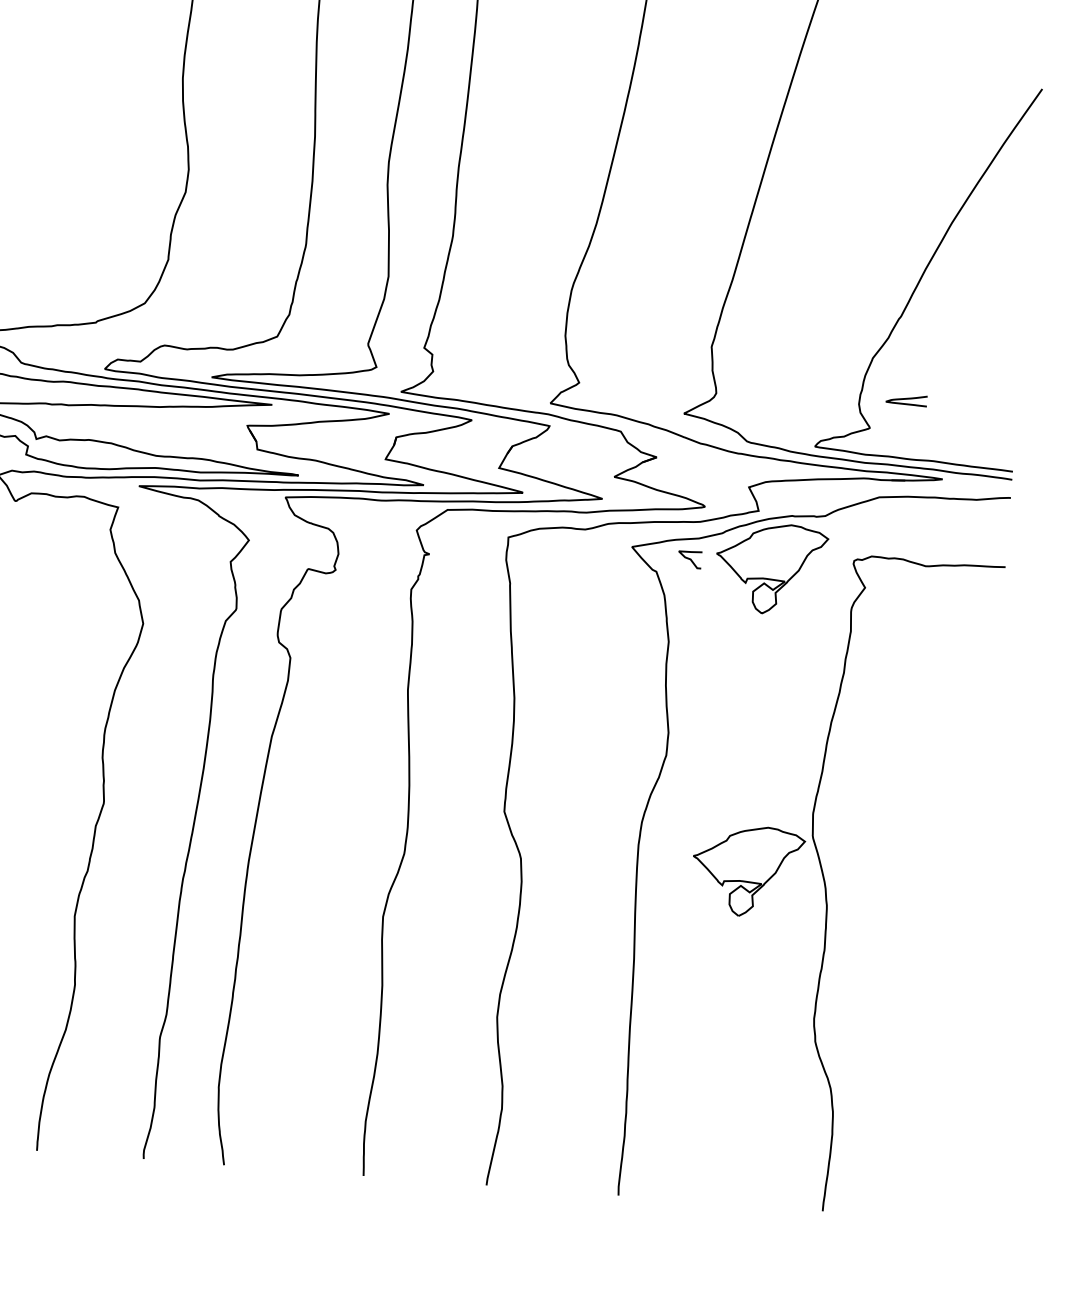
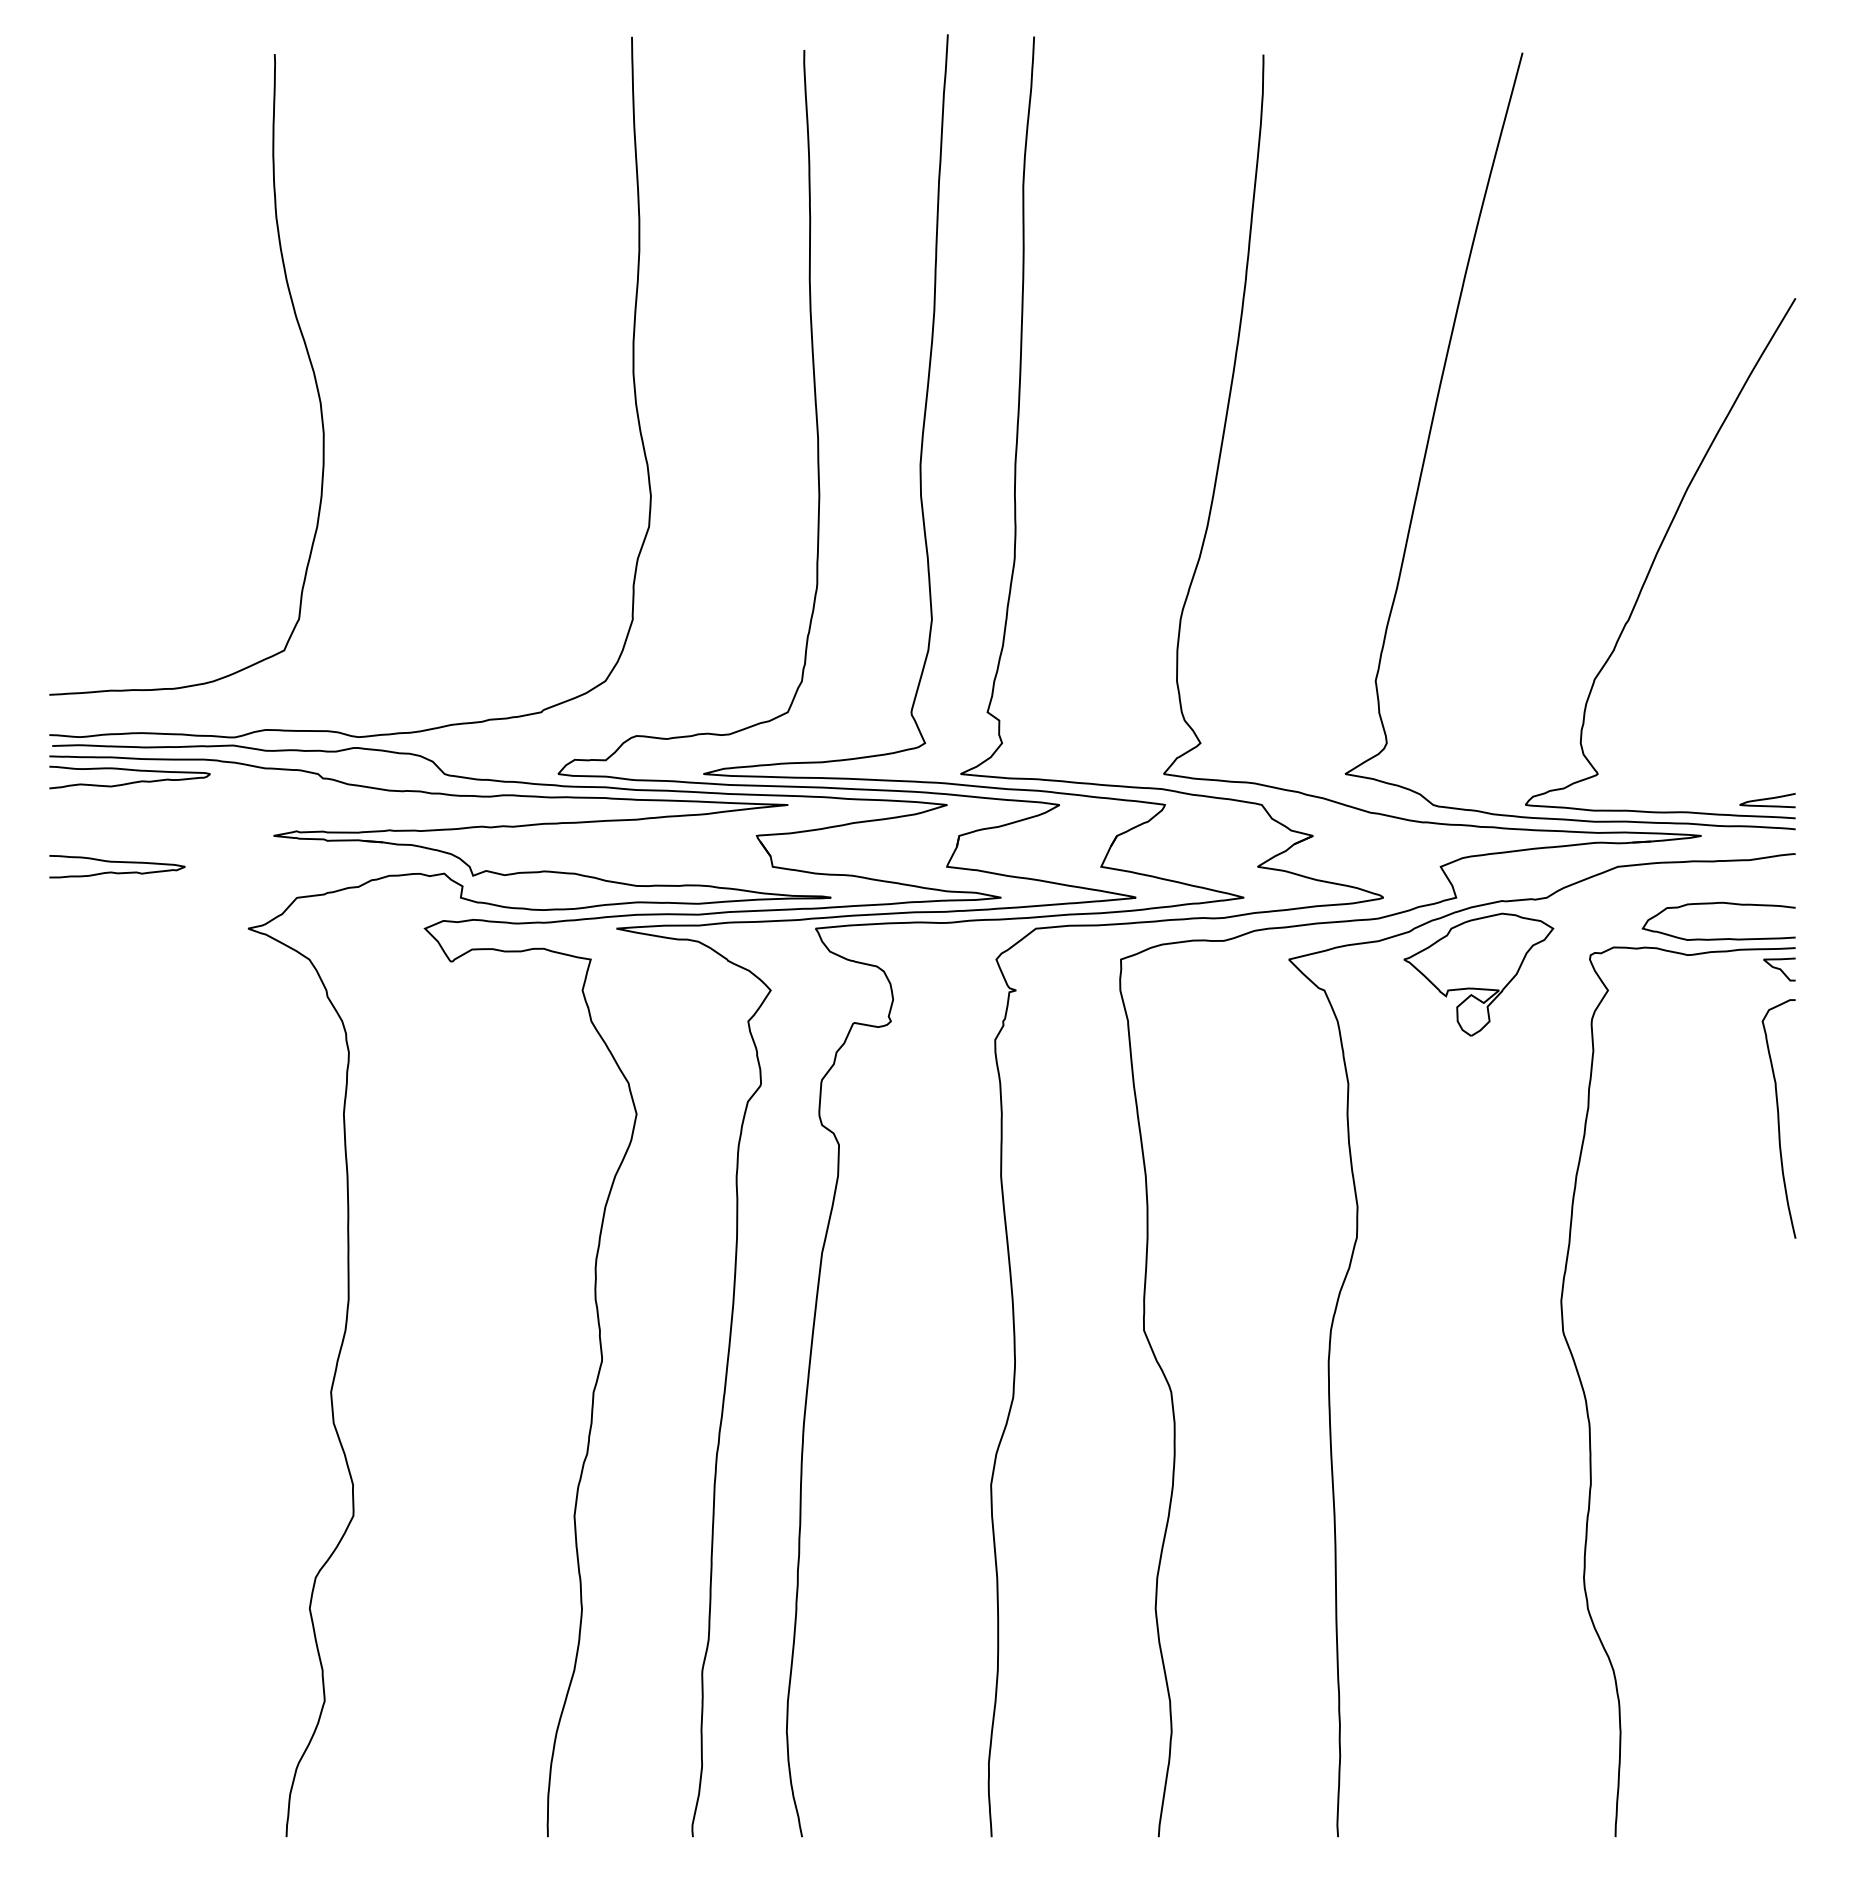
curve: (906, 399) -> (1767, 799), moved
curve: (948, 530) -> (1714, 904), added
curve: (689, 559) -> (1779, 969), moved
curve: (983, 691) -> (1778, 1118), added
part: (747, 871) -> (1478, 1385), removed

